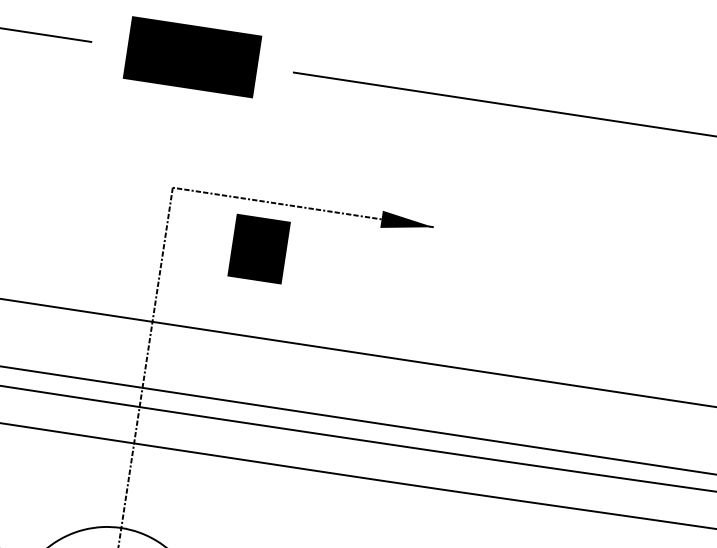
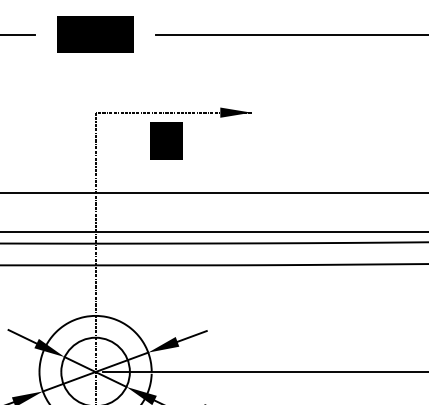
text: (259, 248) -> (166, 140), moved

